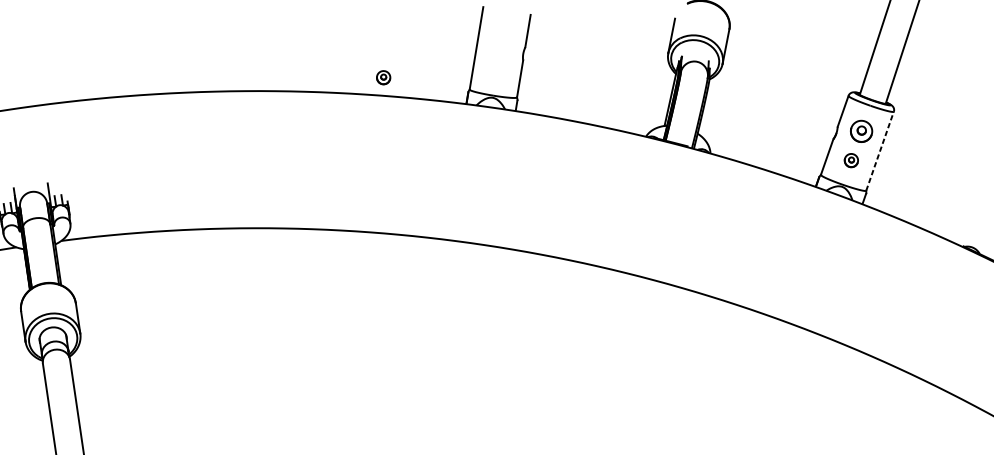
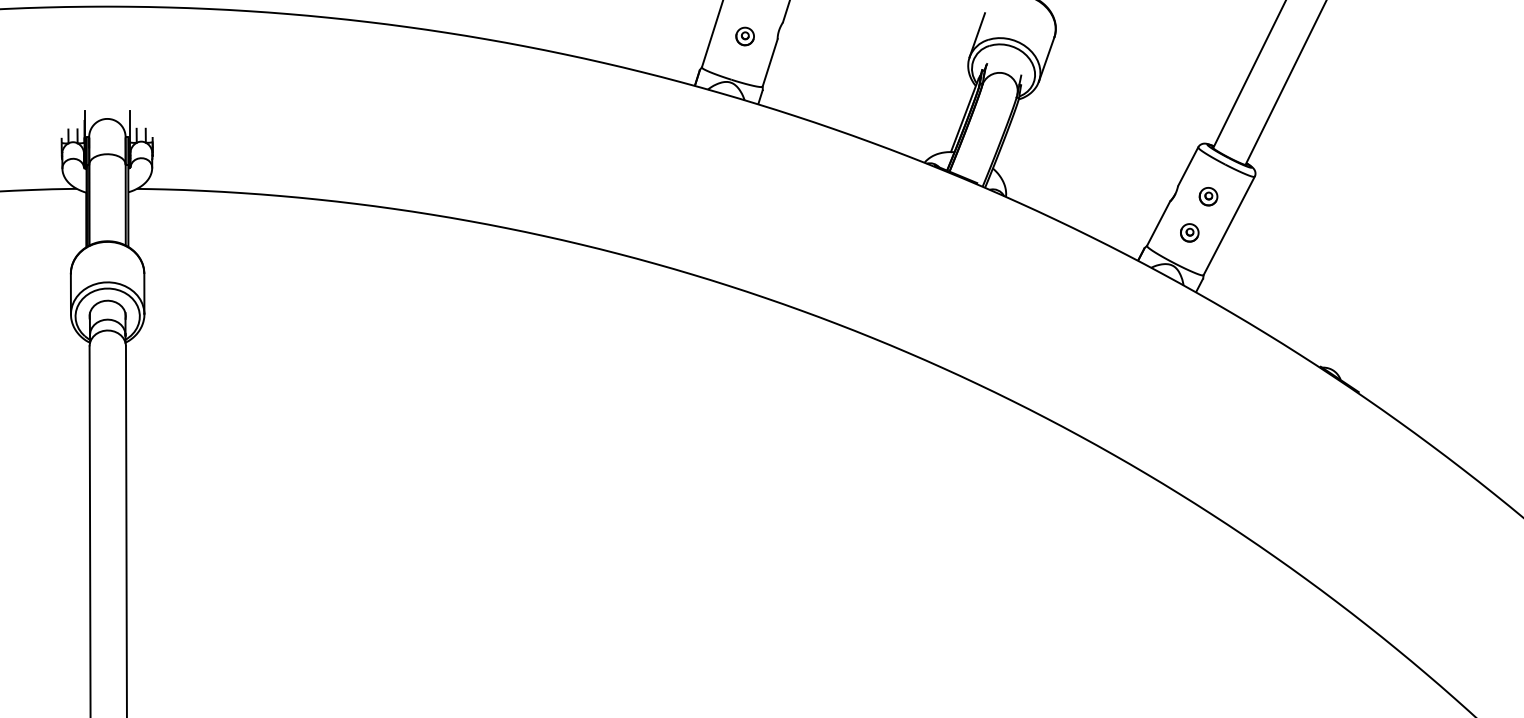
part: (383, 77) -> (744, 36), moved
part: (861, 131) -> (1208, 196), size x0.62
line: (880, 151) -> (1229, 226), dashed -> solid

